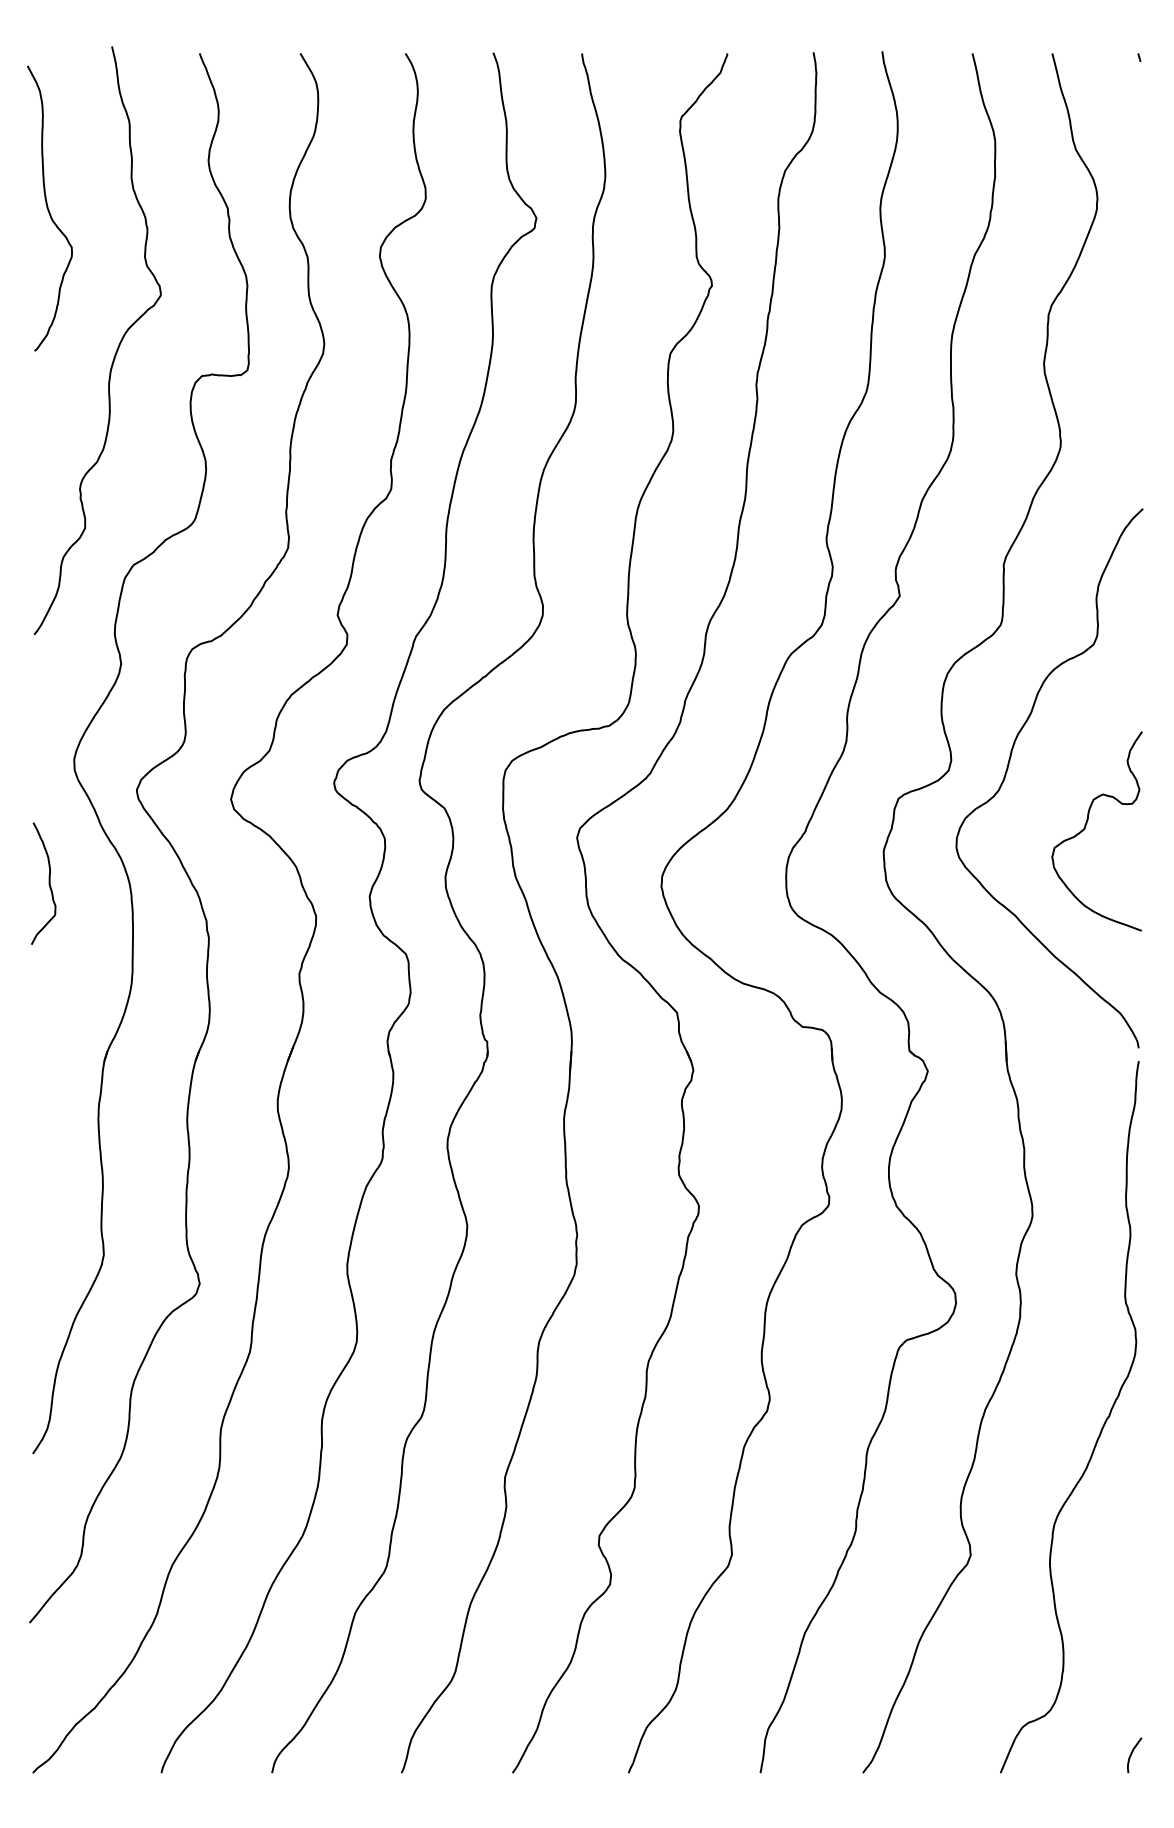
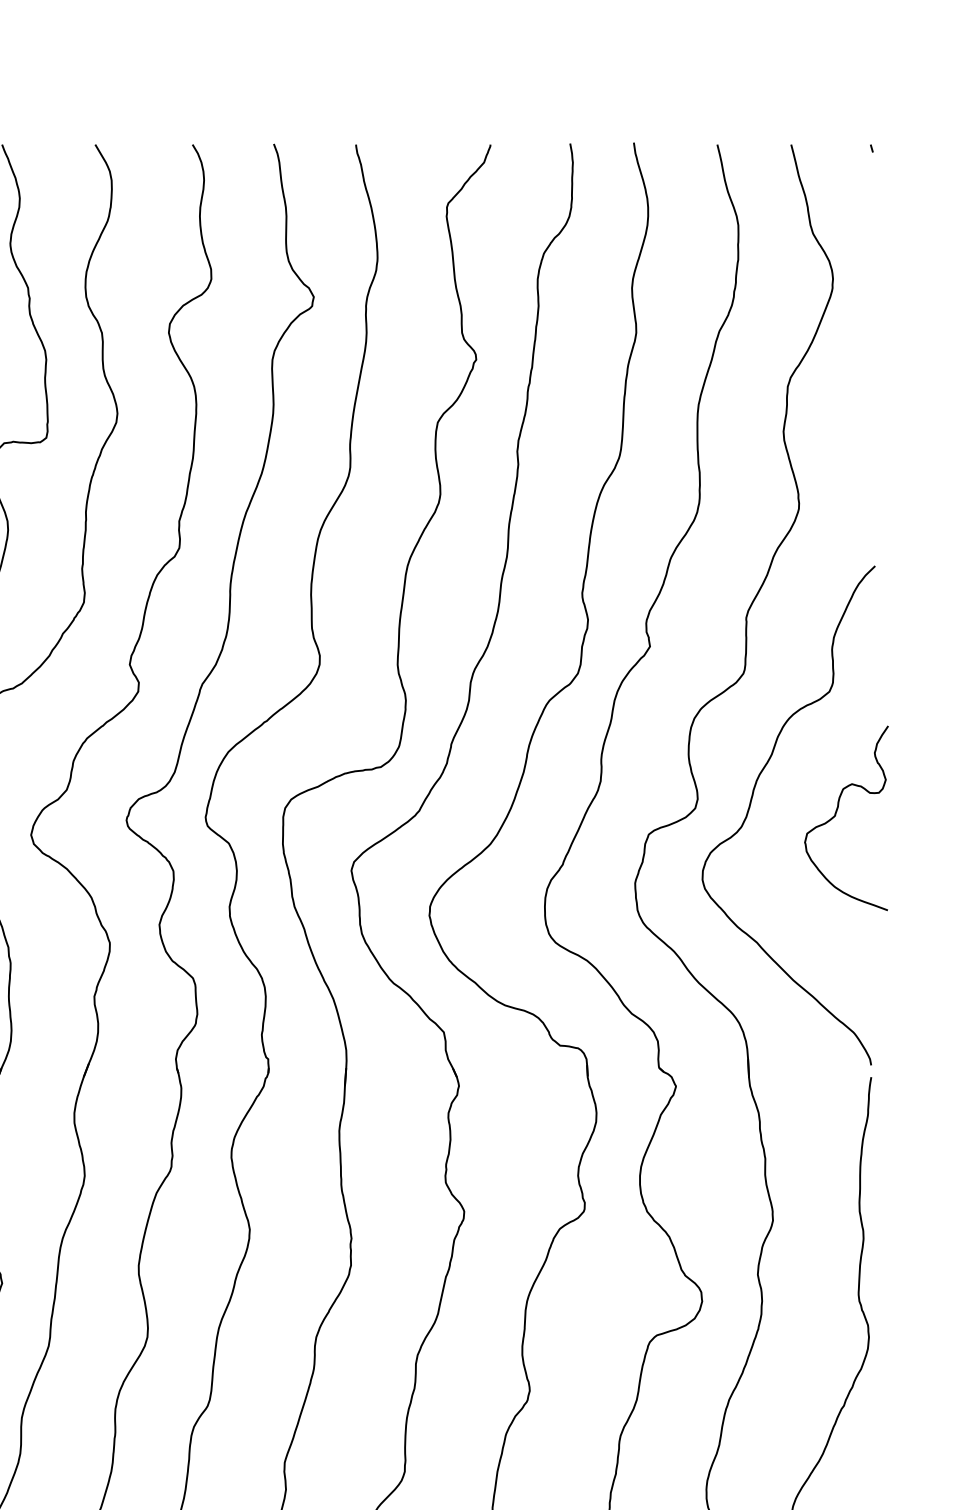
curve: (1086, 826) -> (836, 813), moved

